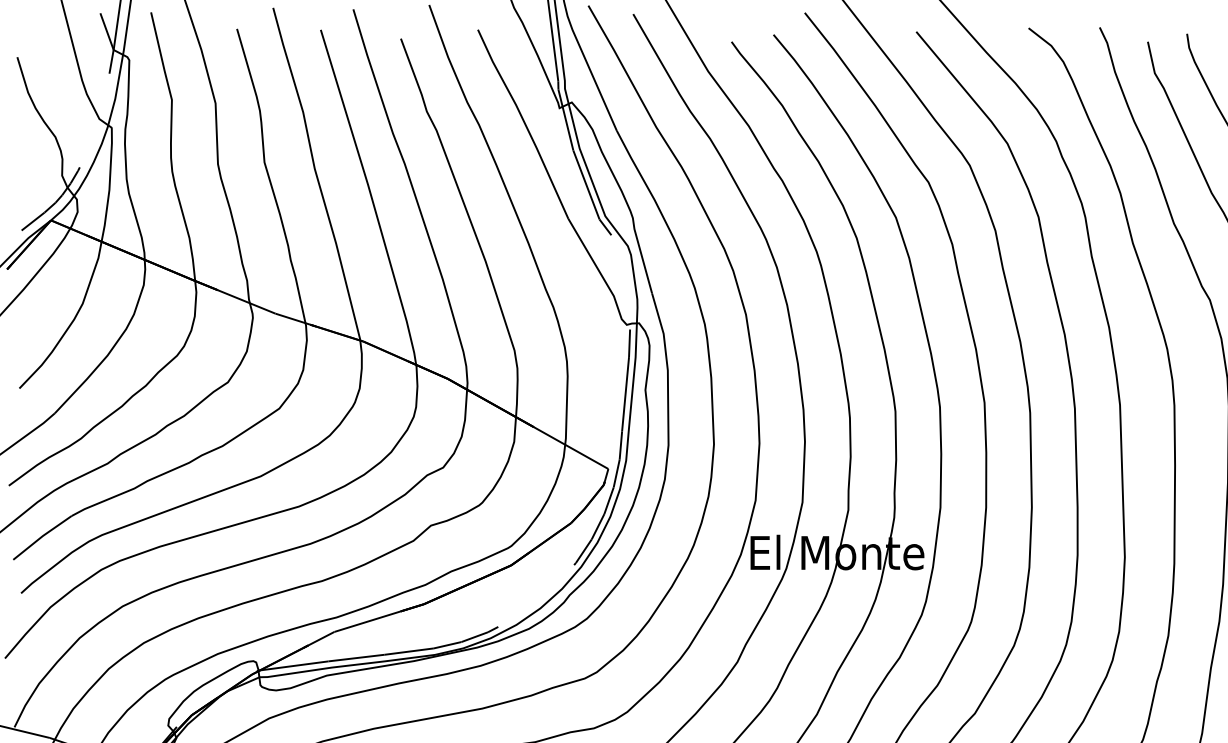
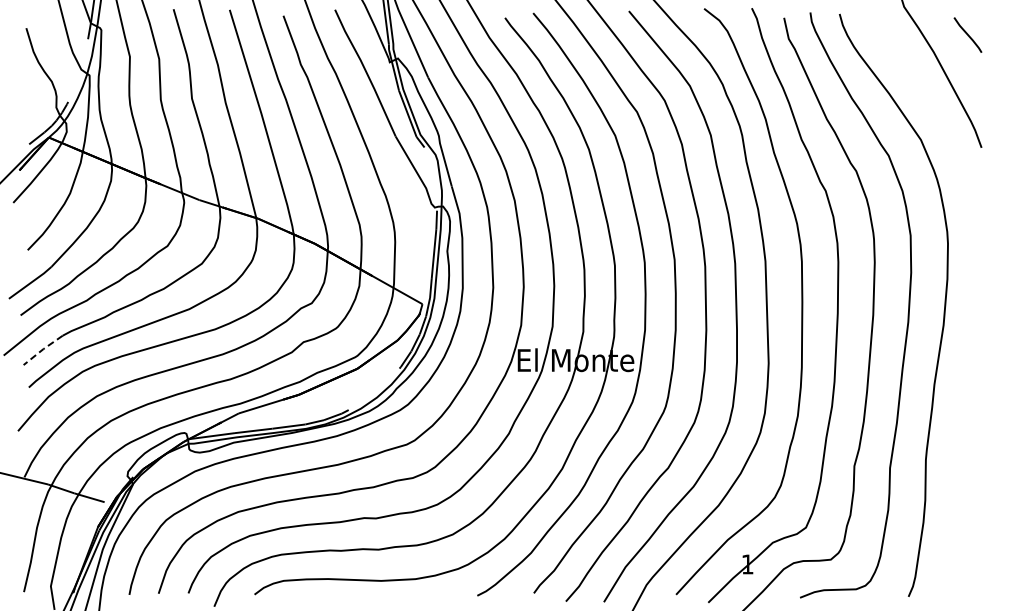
line: (41, 536) -> (42, 349), solid -> dashed

